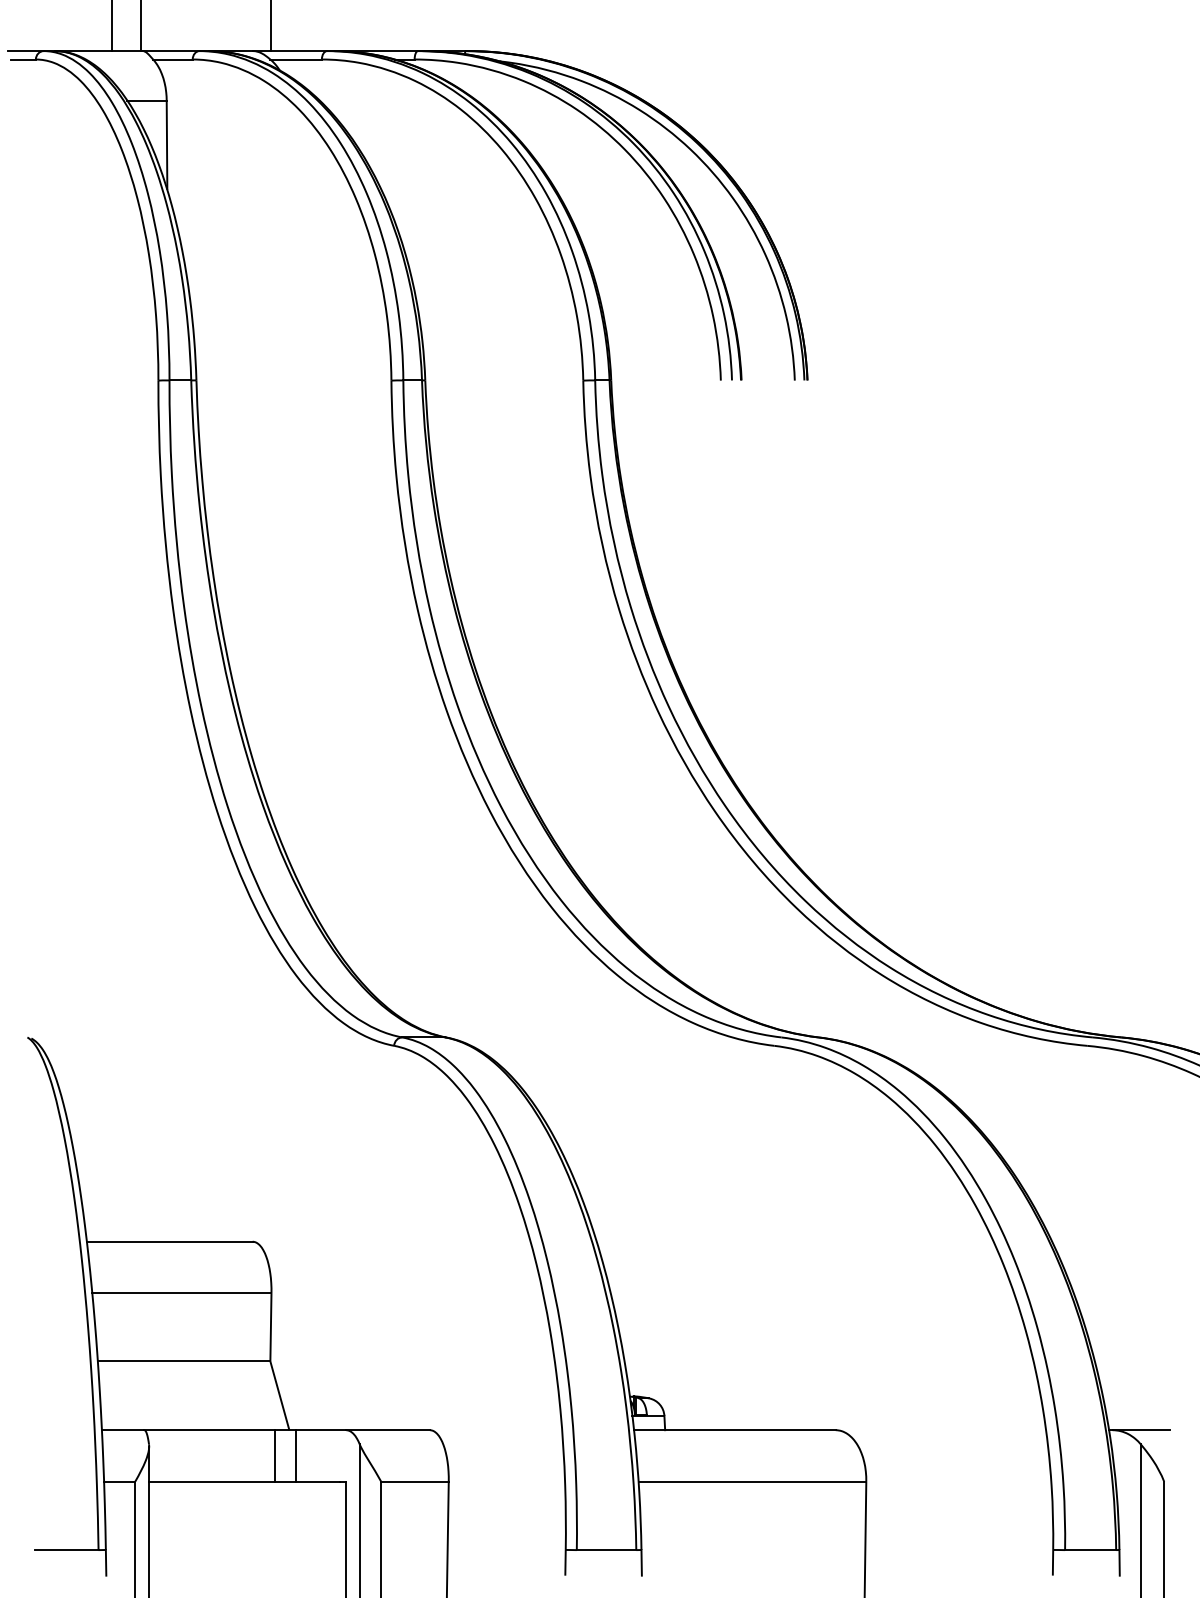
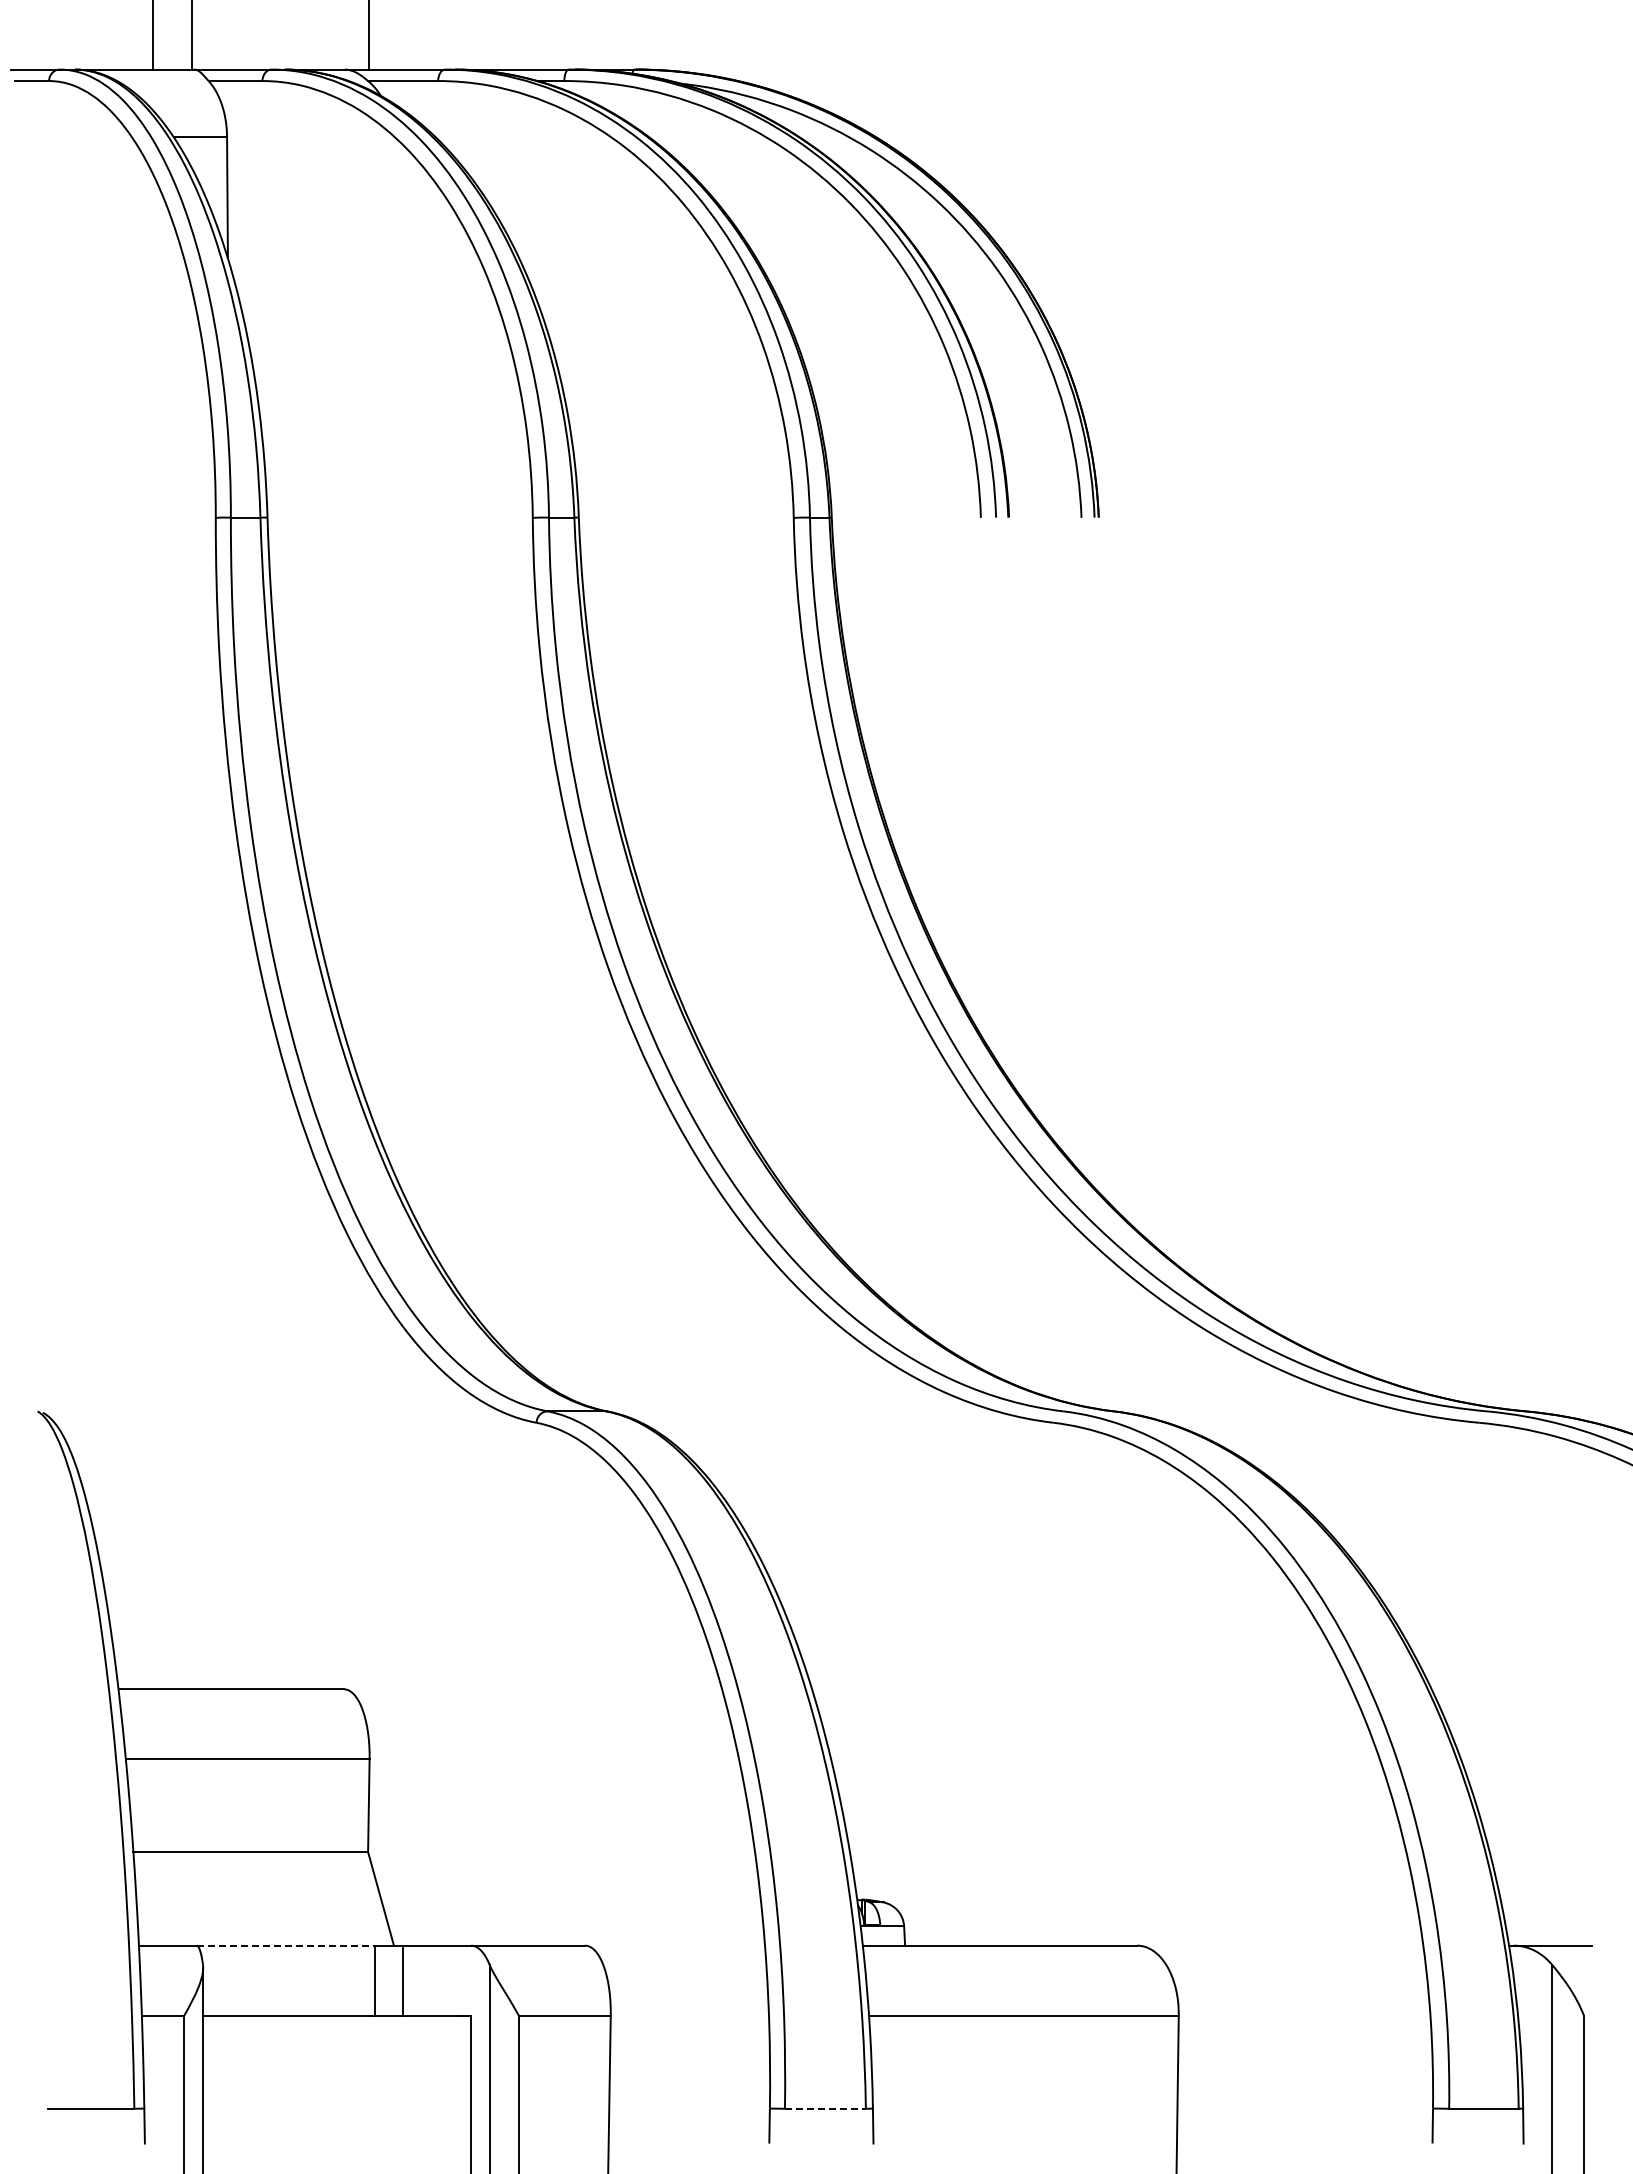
line: (210, 1430) -> (286, 1945), solid -> dashed
line: (606, 1549) -> (825, 2108), solid -> dashed

